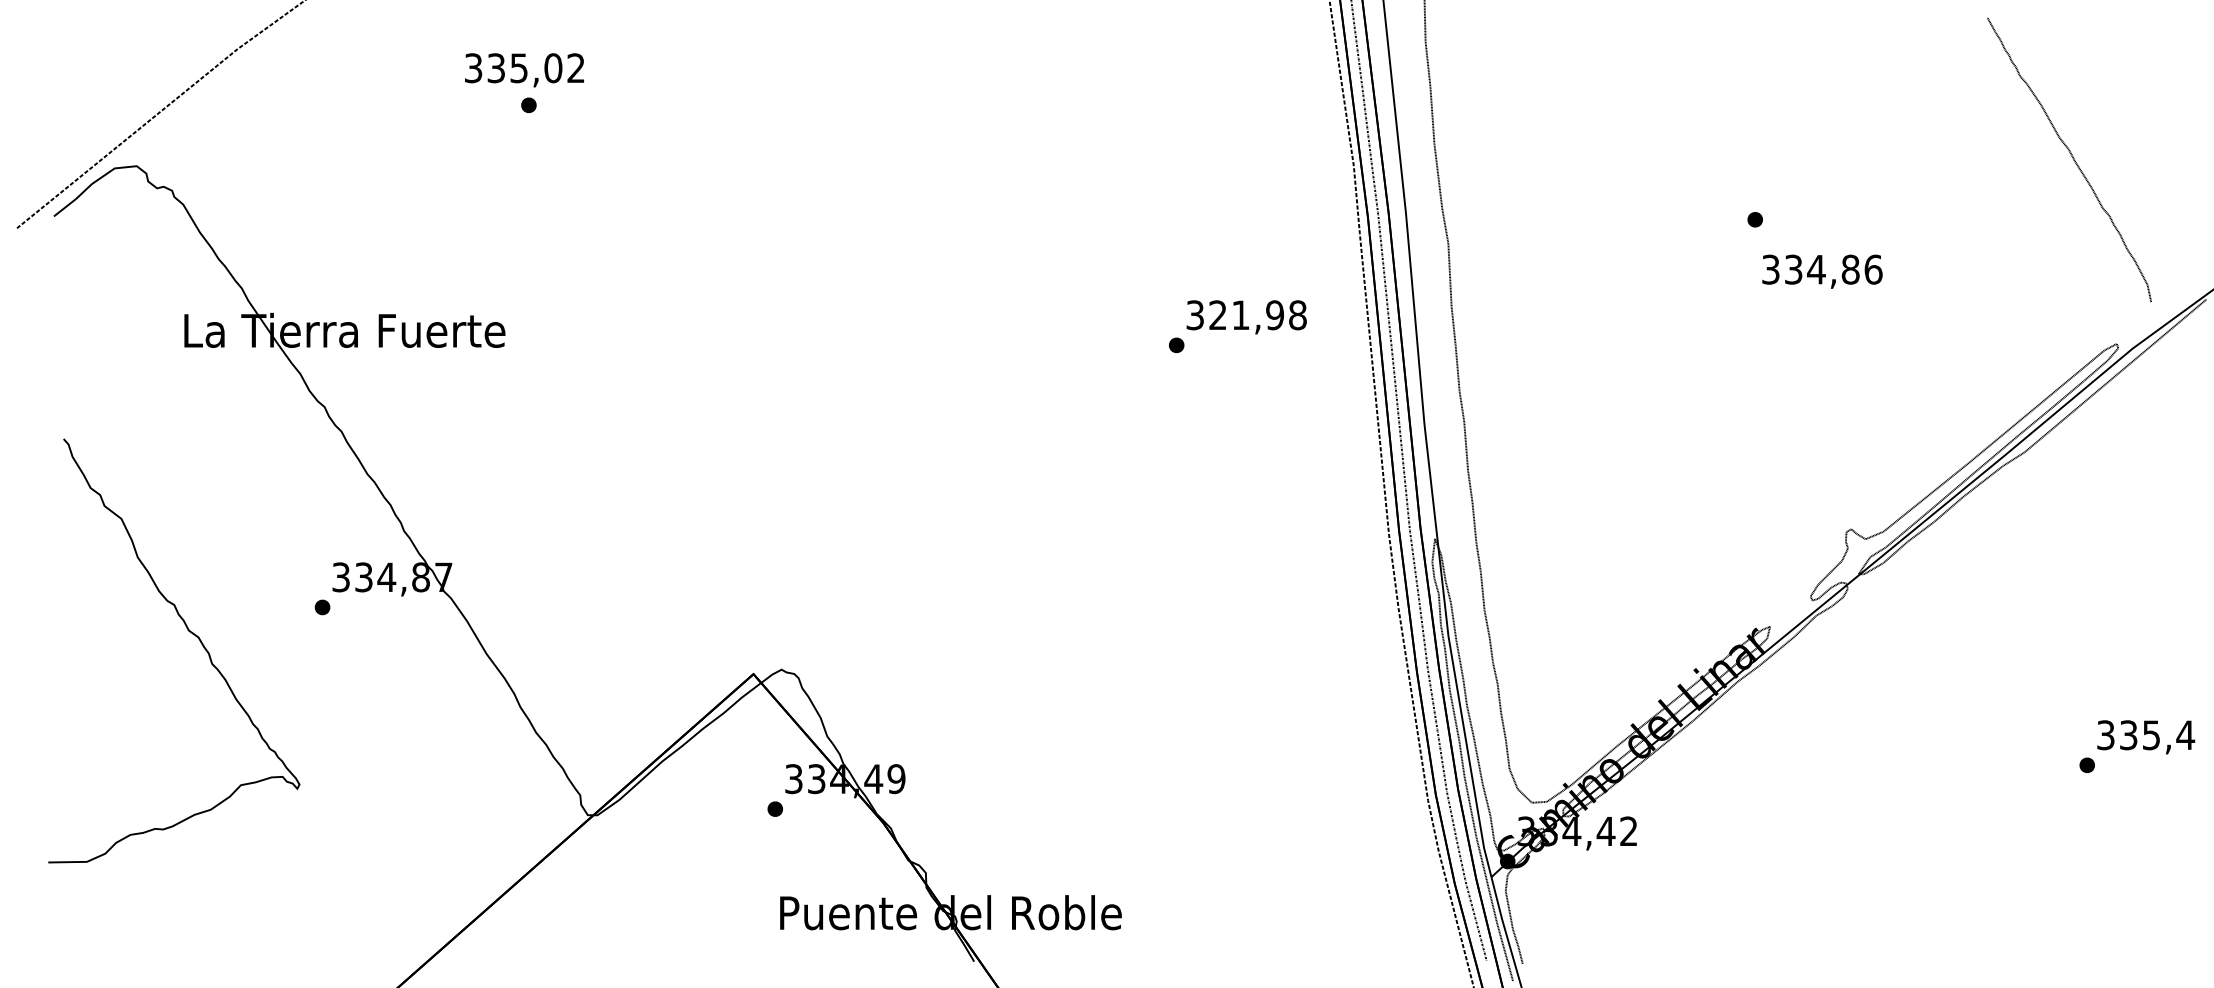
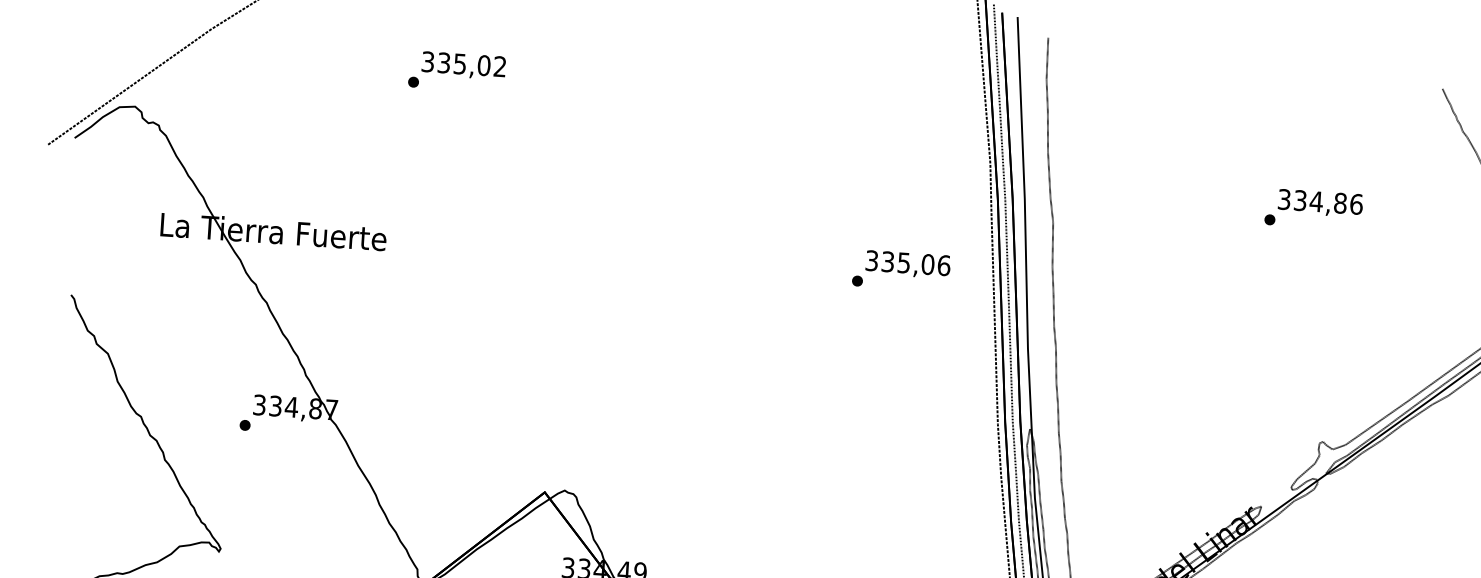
text: (524, 70) -> (463, 65), moved
text: (1822, 271) -> (1320, 203), moved
text: (1258, 315) -> (916, 263), 321,98 -> 335,06

